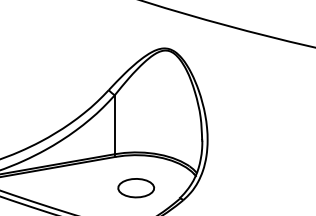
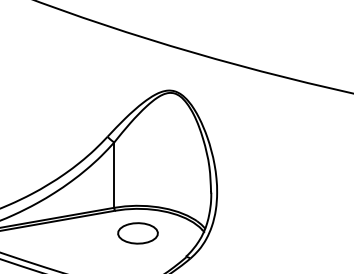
part: (135, 188) -> (137, 233), moved

